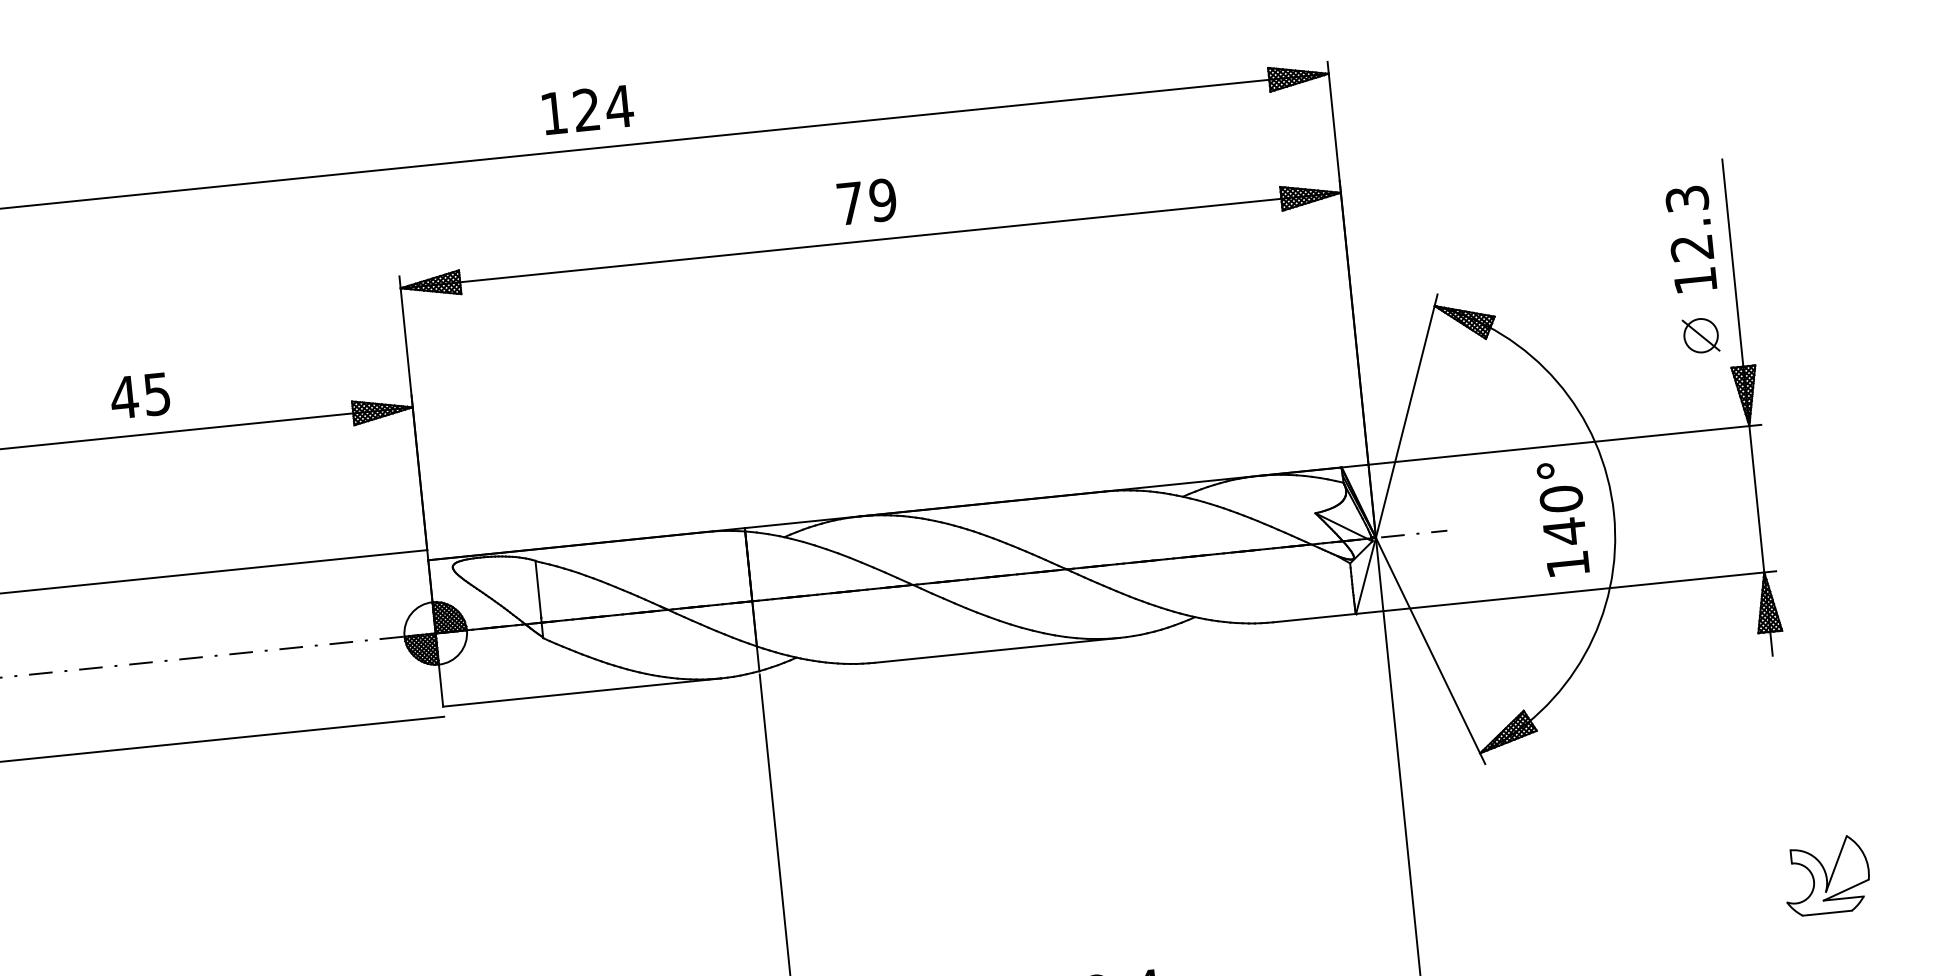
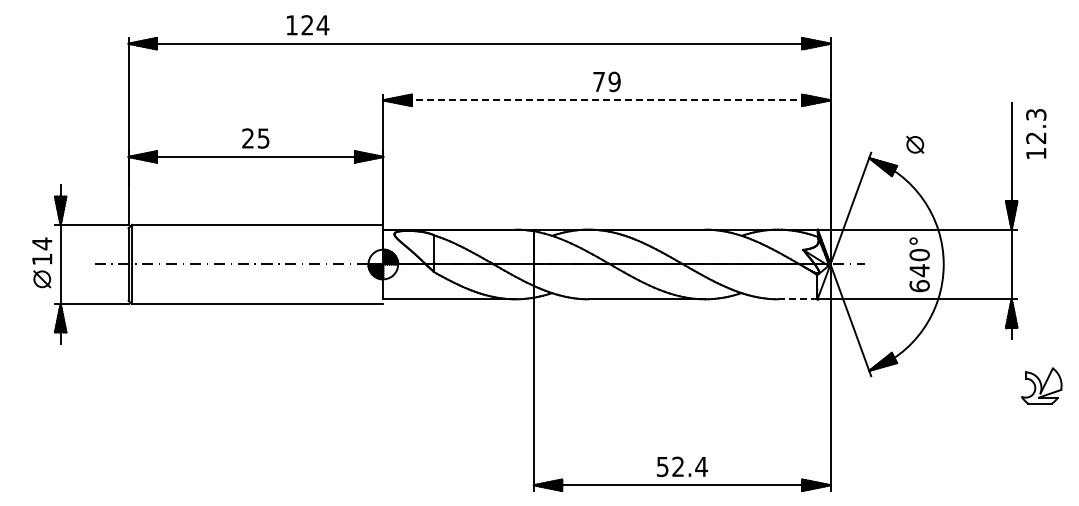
text: (588, 110) -> (308, 25), moved
text: (1691, 238) -> (1036, 133), moved
line: (869, 241) -> (606, 100), solid -> dashed
part: (1701, 334) -> (915, 144), moved
text: (123, 397) -> (247, 138), 45 -> 25
text: (1567, 565) -> (919, 286), 140° -> 640°
line: (1313, 618) -> (797, 299), solid -> dashed
part: (1826, 874) -> (1041, 385), moved

